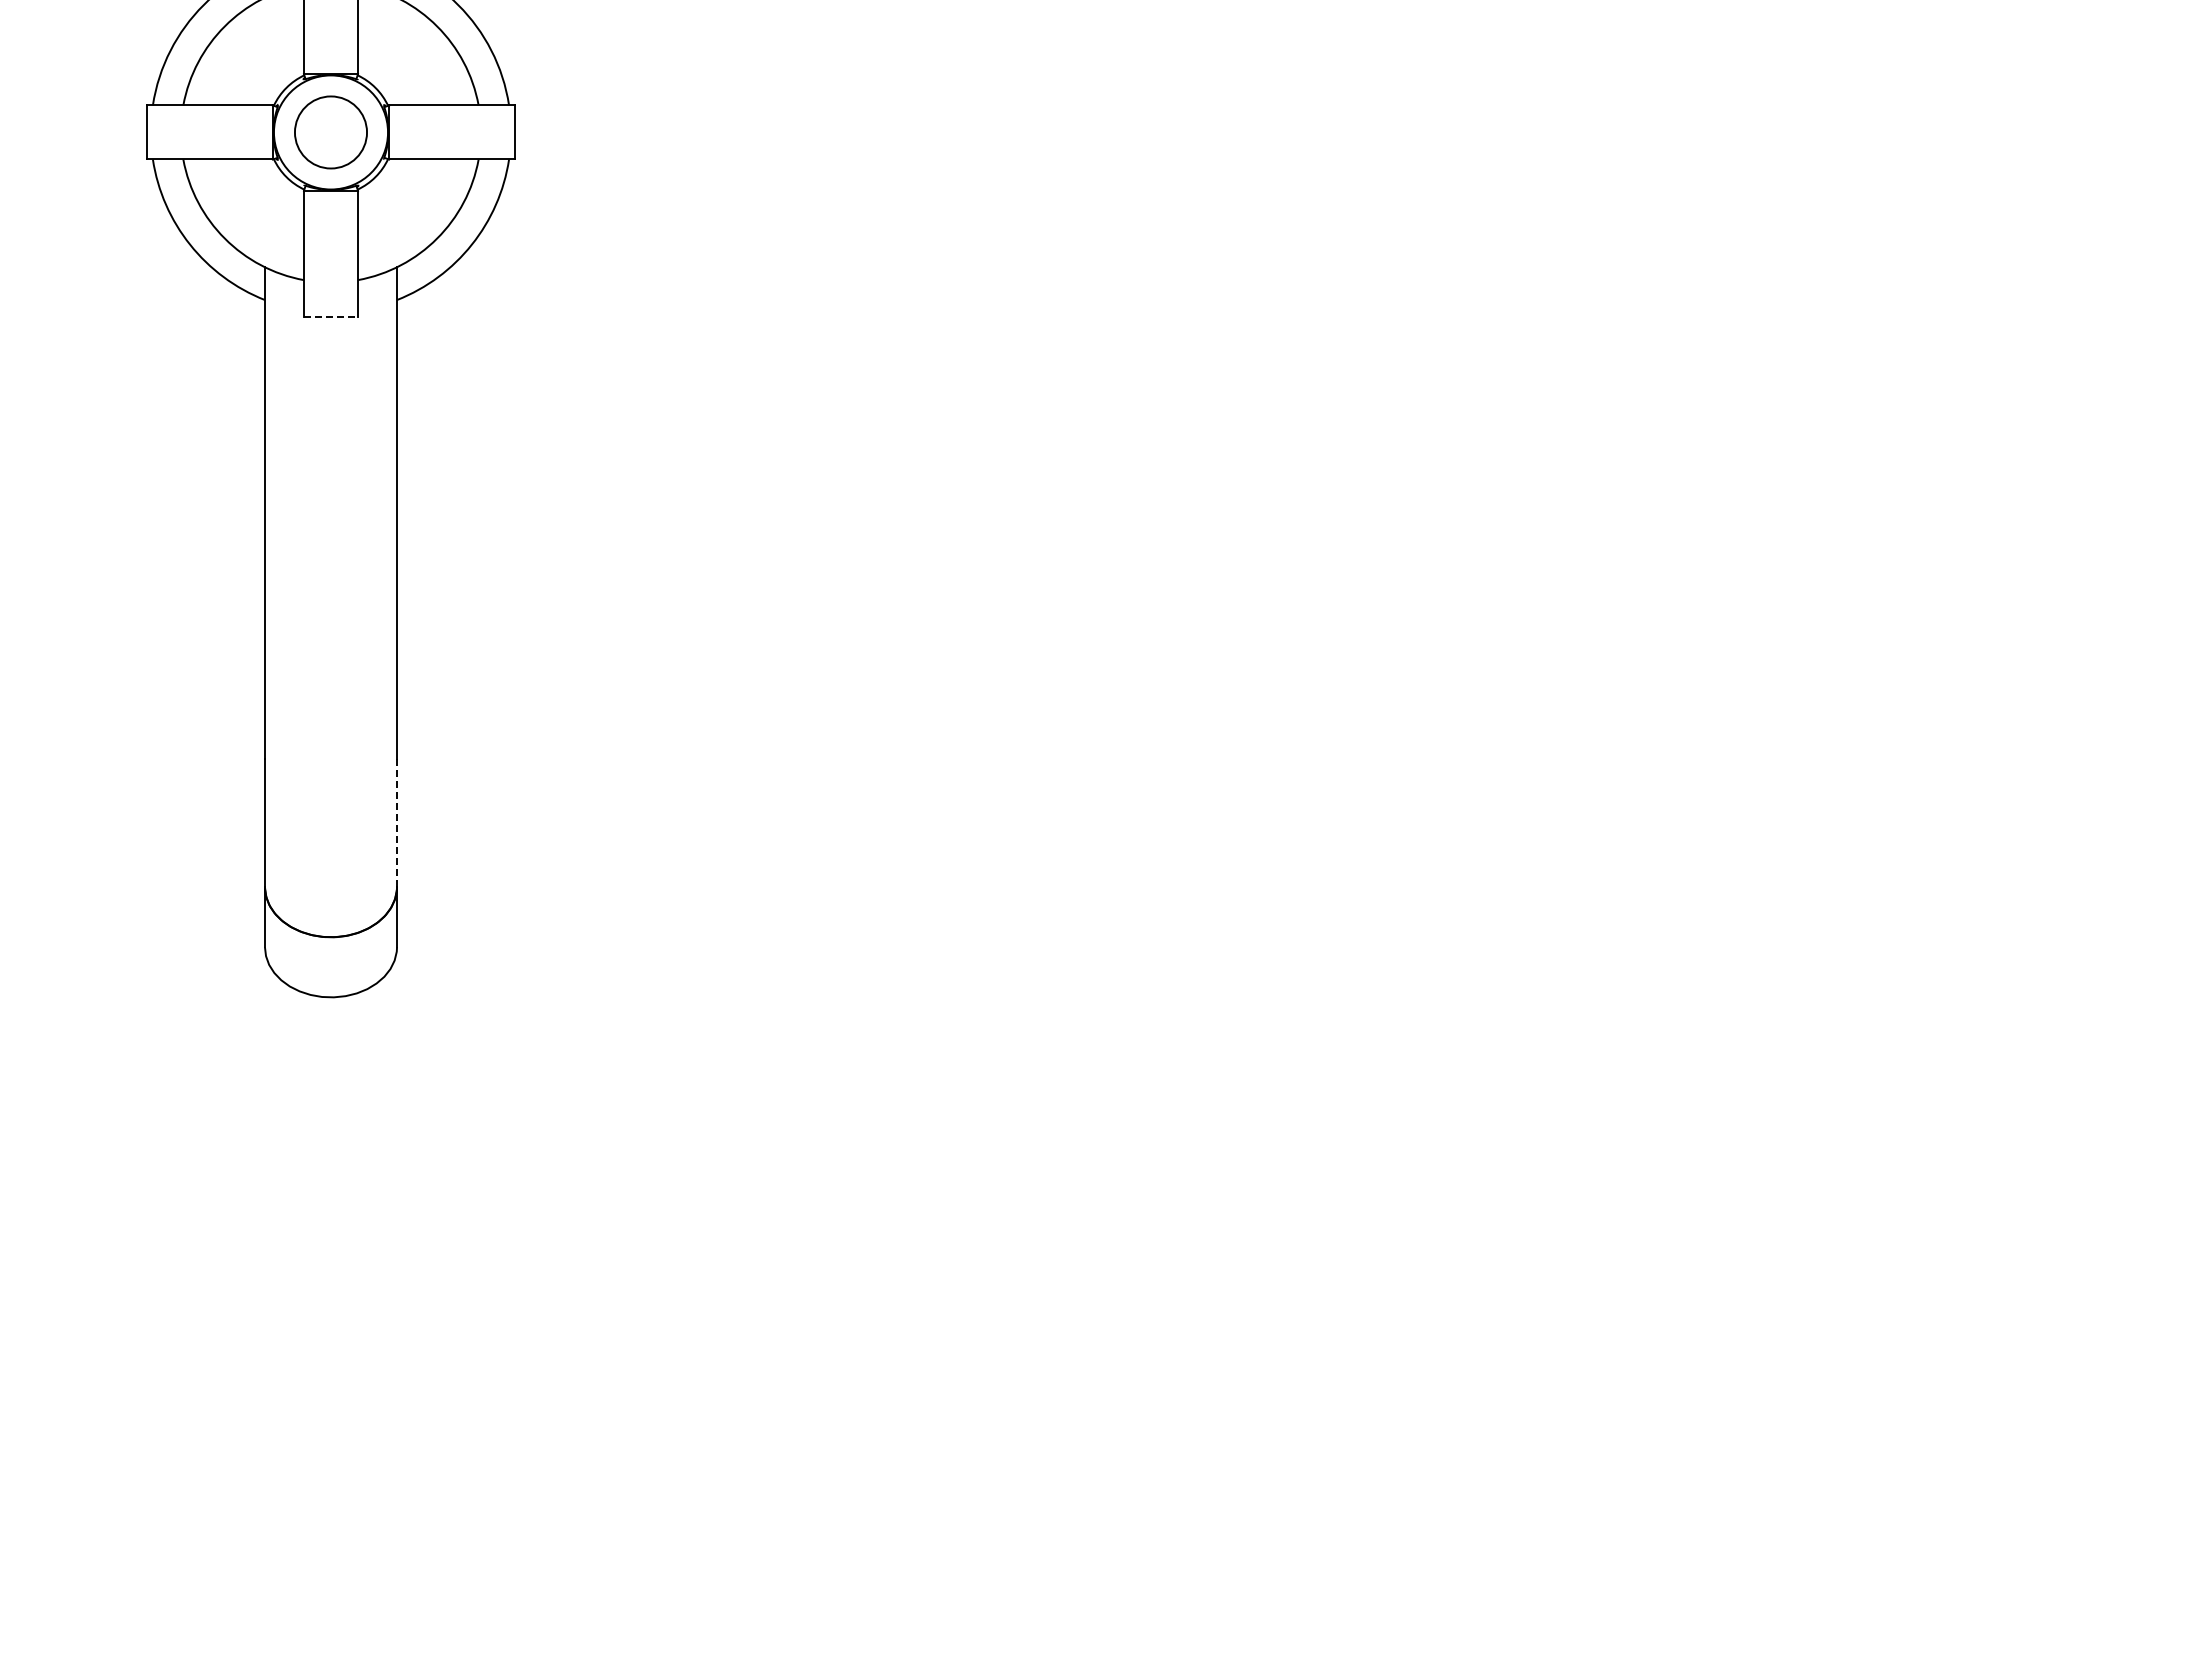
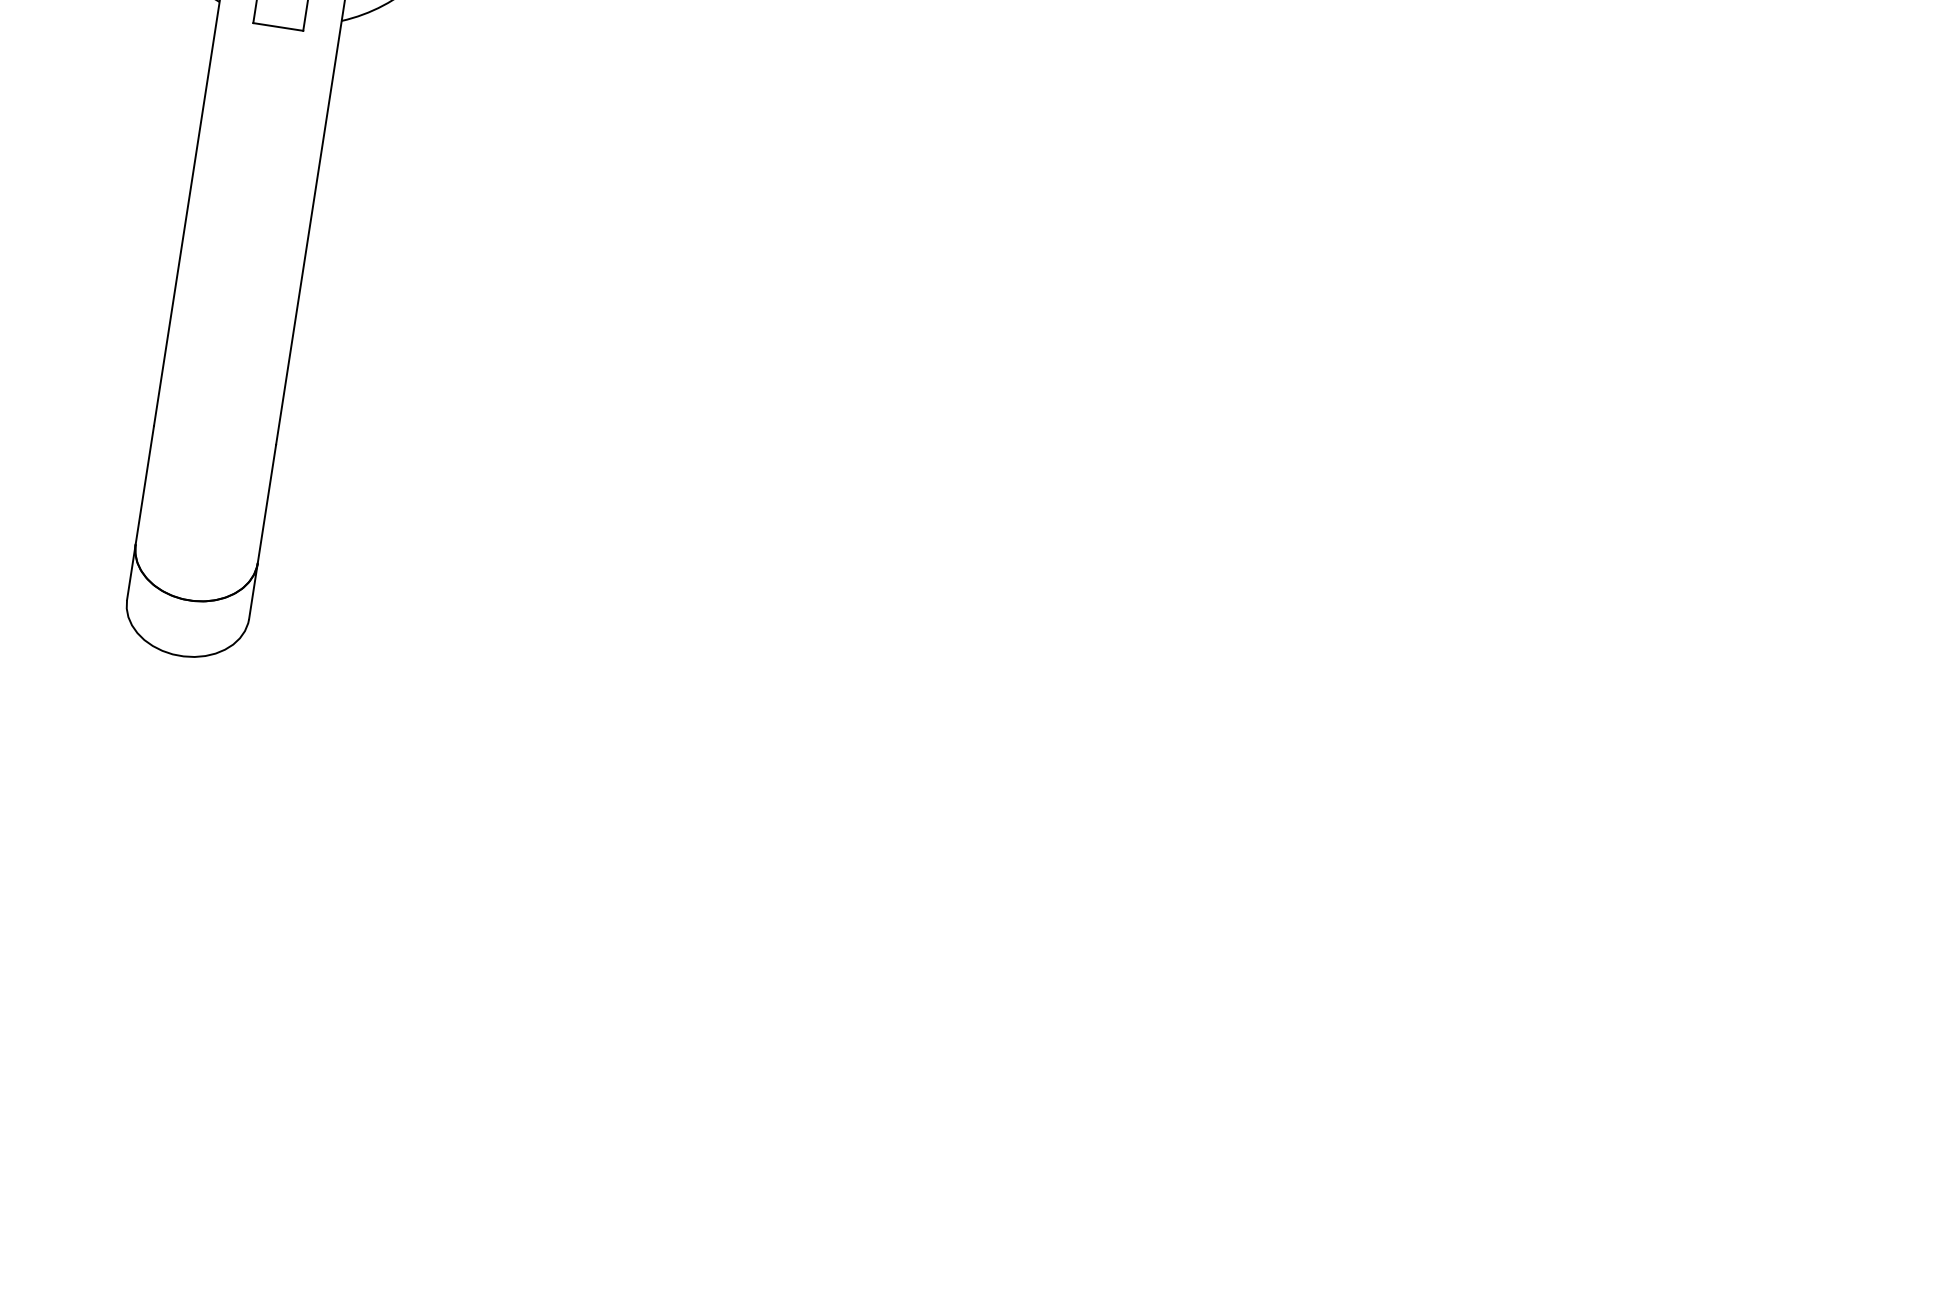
line: (331, 316) -> (278, 26), dashed -> solid
line: (397, 822) -> (267, 503), dashed -> solid

